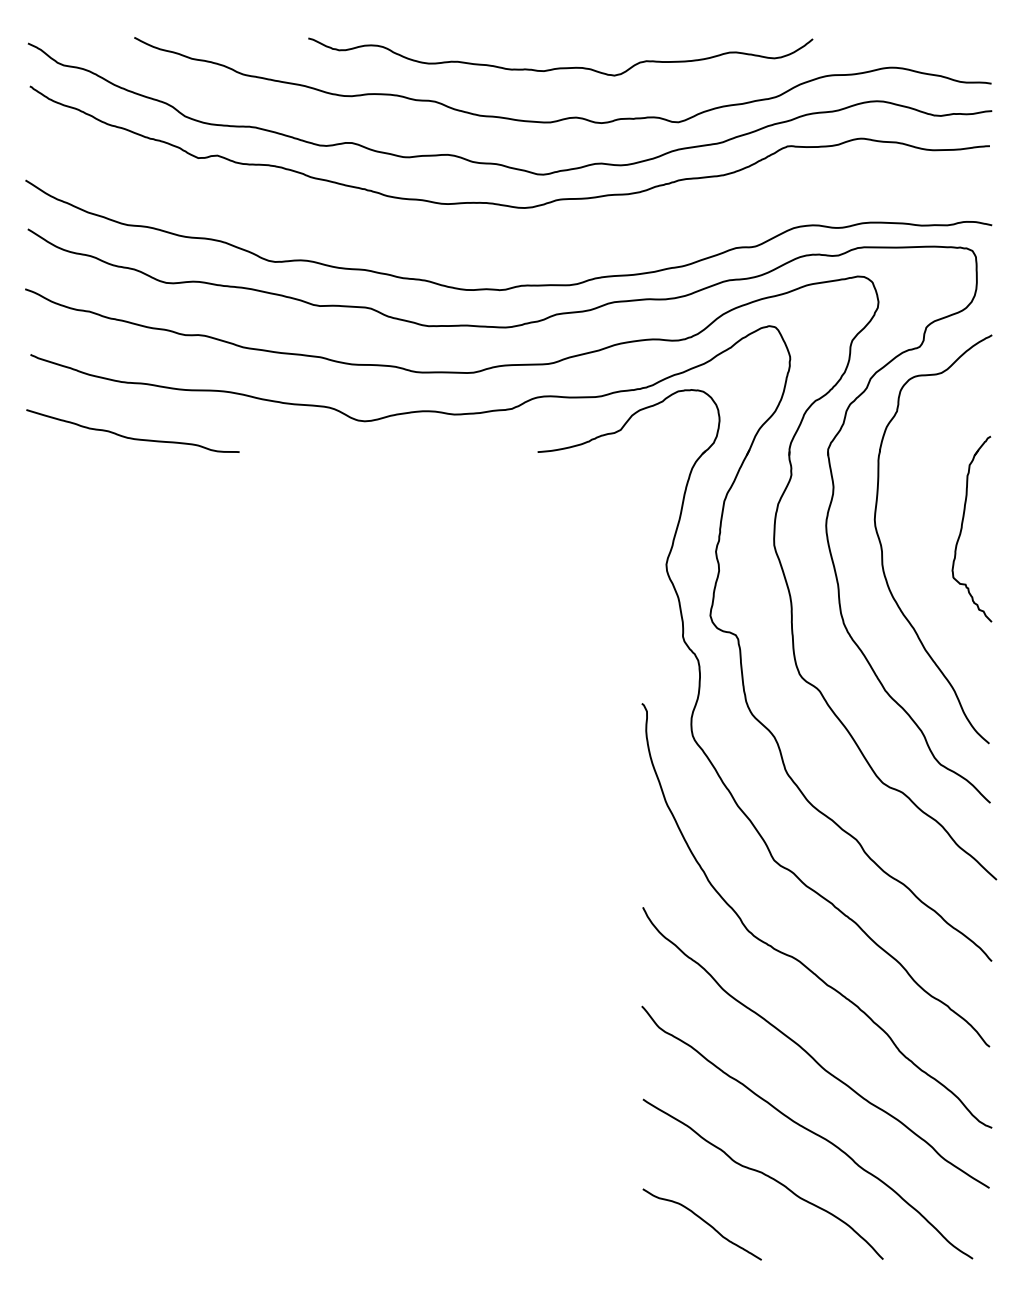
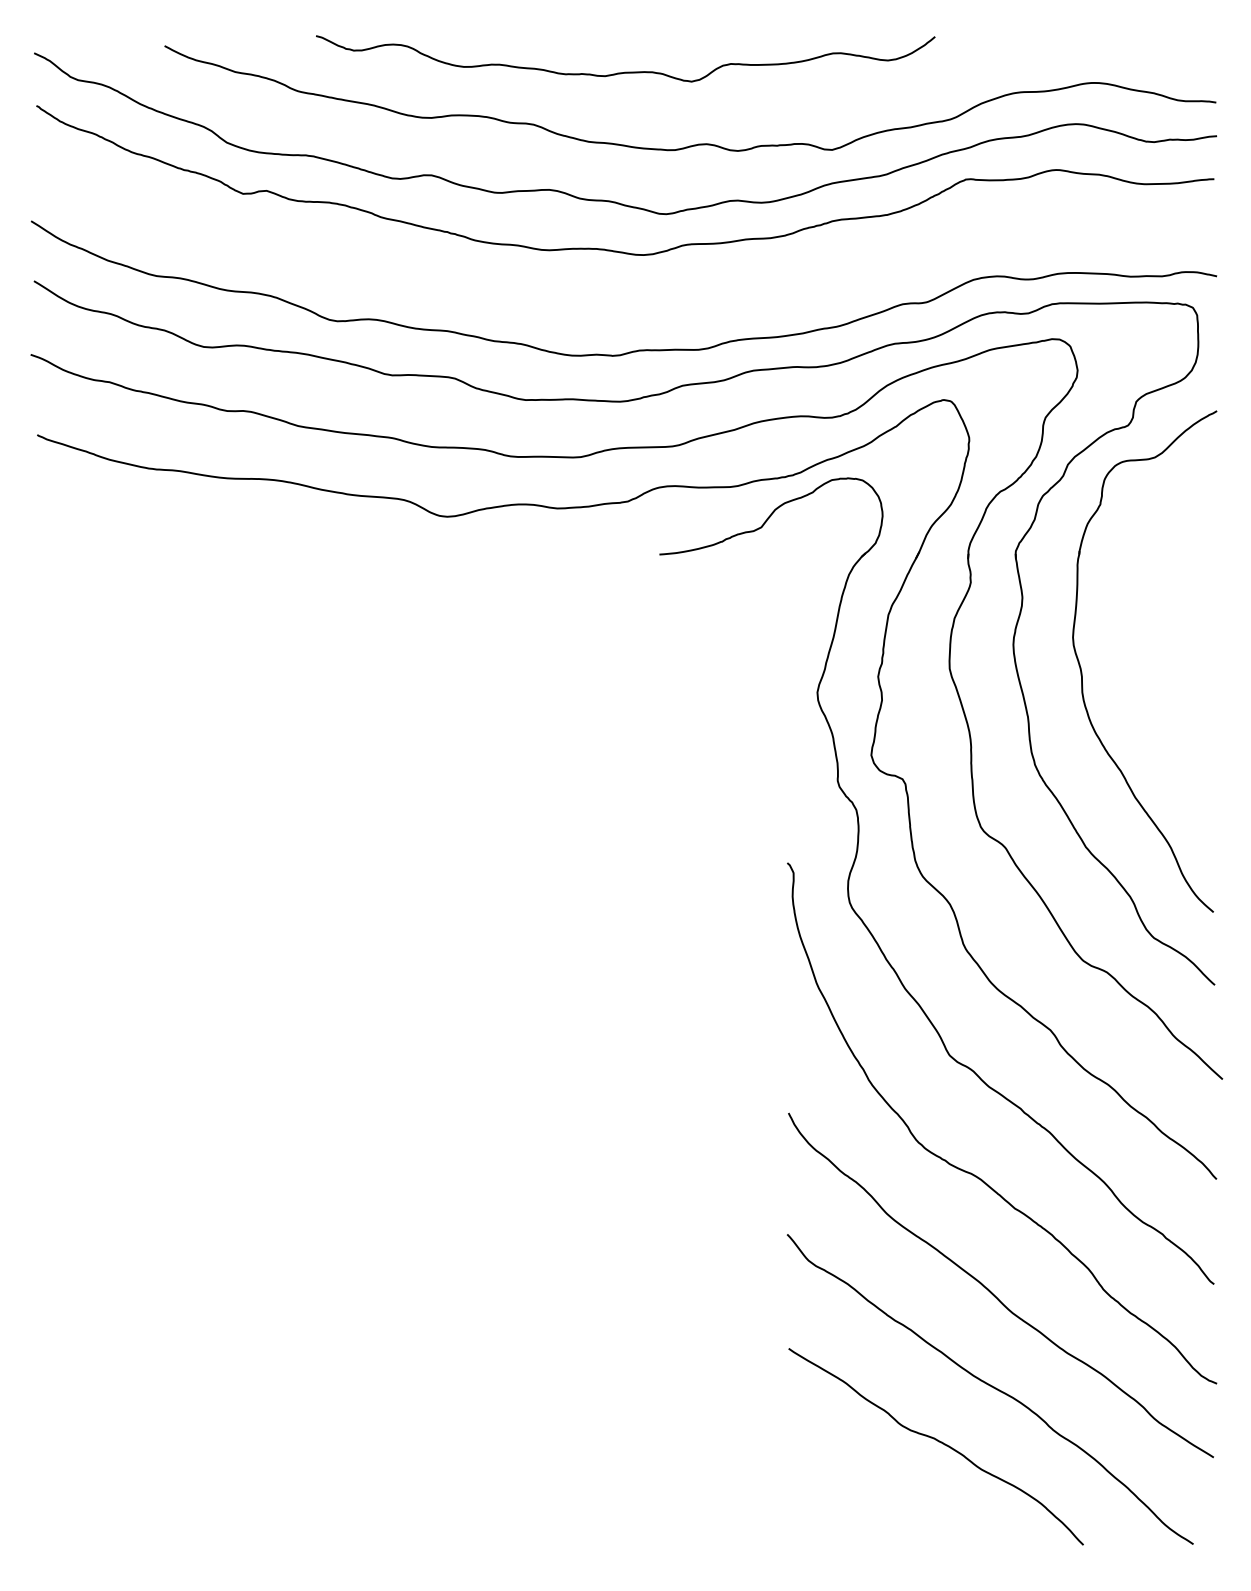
curve: (560, 67) -> (625, 71), moved
curve: (130, 437) -> (160, 536), removed
part: (962, 528) -> (1180, 648), removed
curve: (703, 1221) -> (862, 1498), removed

